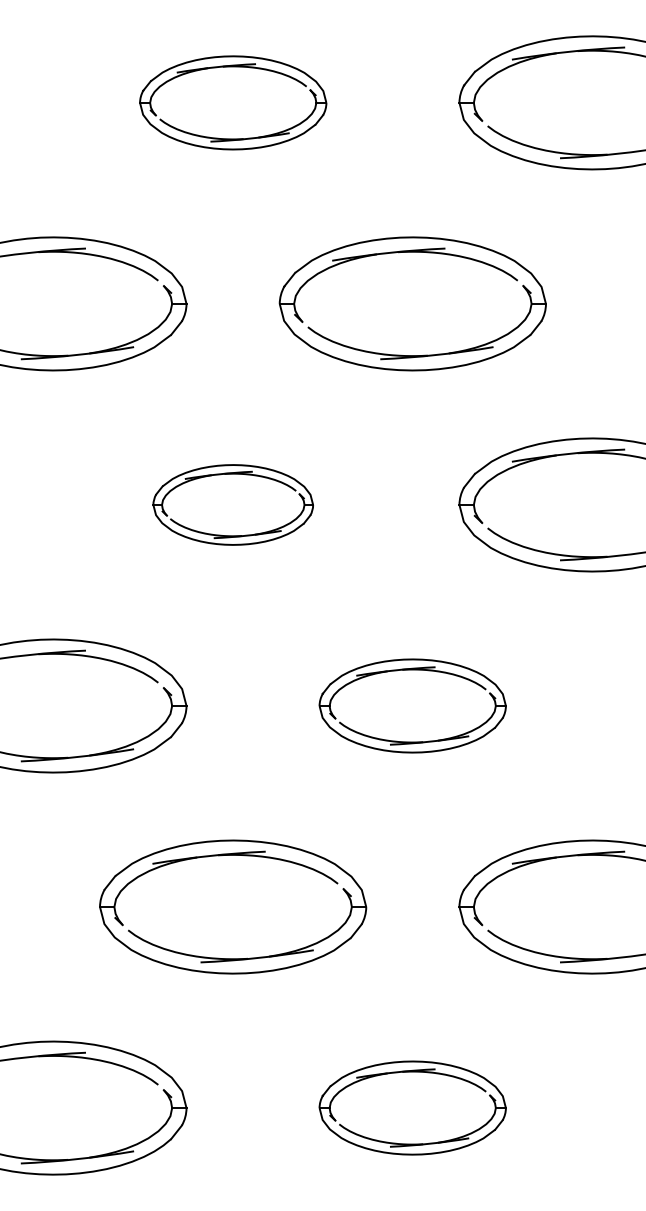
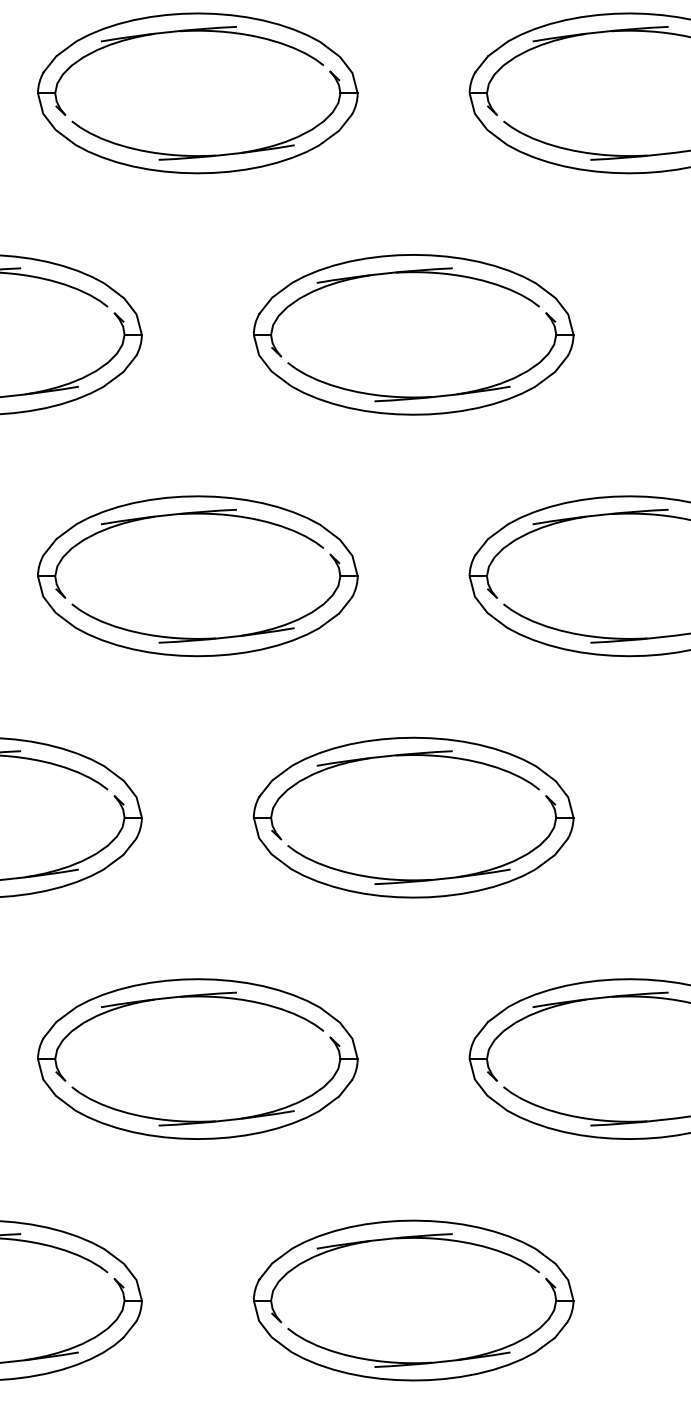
part: (233, 102) -> (198, 92), size x1.43
part: (233, 504) -> (198, 575), size x1.67
part: (412, 705) -> (413, 817), size x1.43
part: (412, 1107) -> (413, 1299), size x1.43

